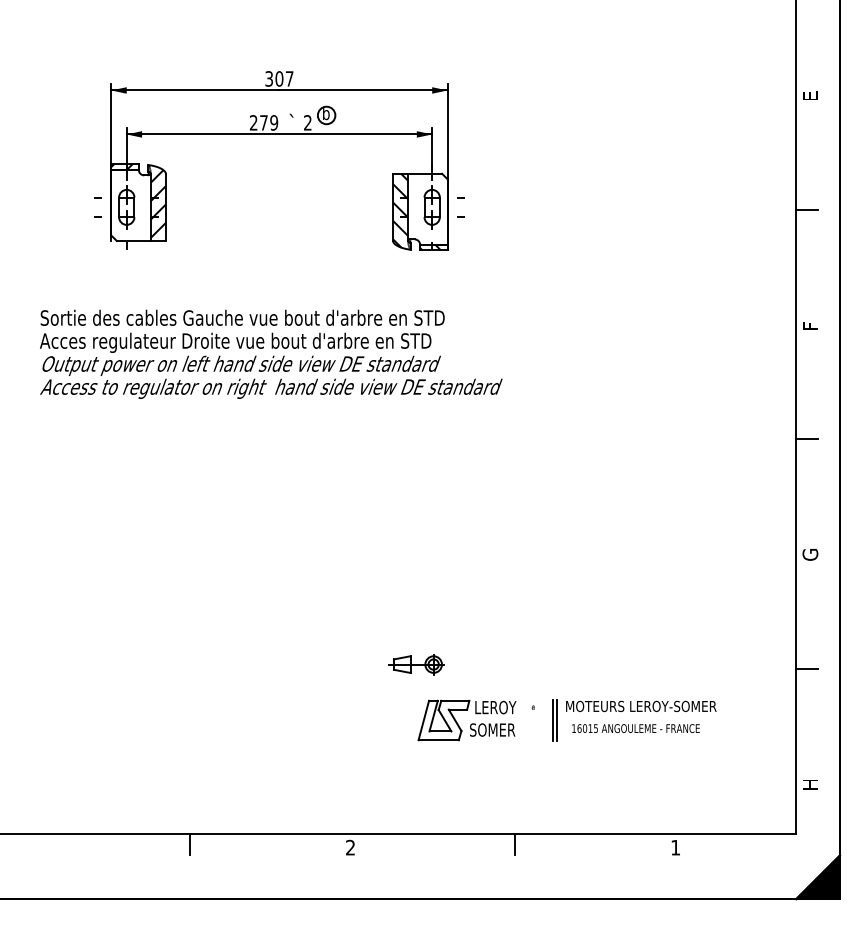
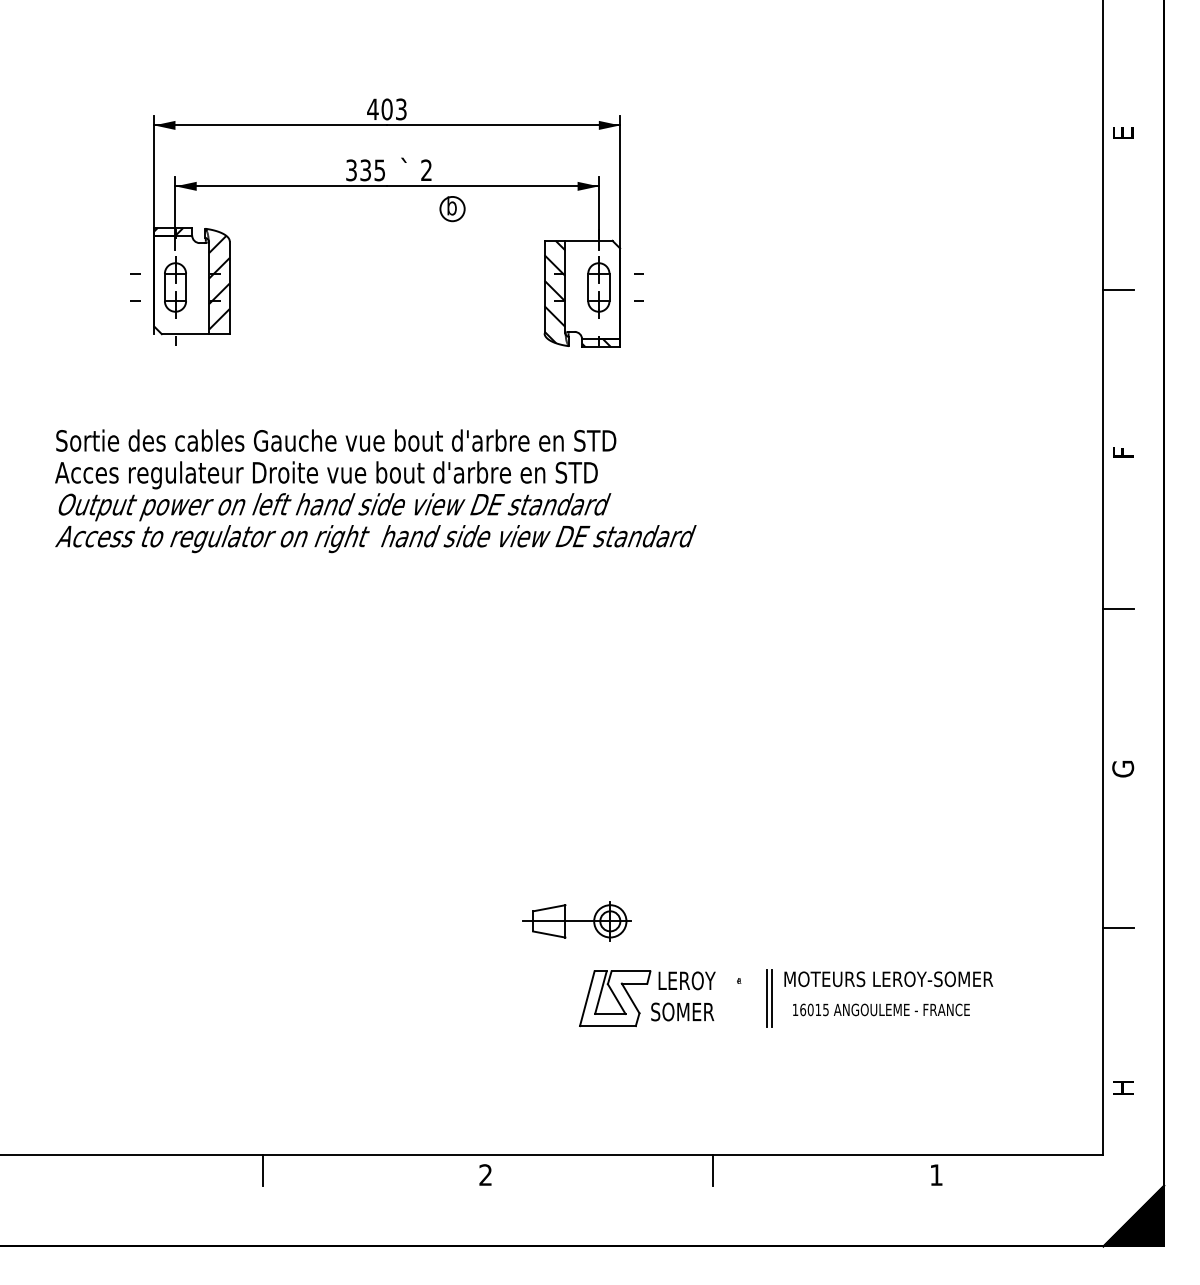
text: (278, 78) -> (386, 109), 307 -> 403
part: (326, 115) -> (452, 209), moved
text: (263, 122) -> (365, 170), 279 -> 335
part: (416, 664) -> (577, 920), size x1.4

